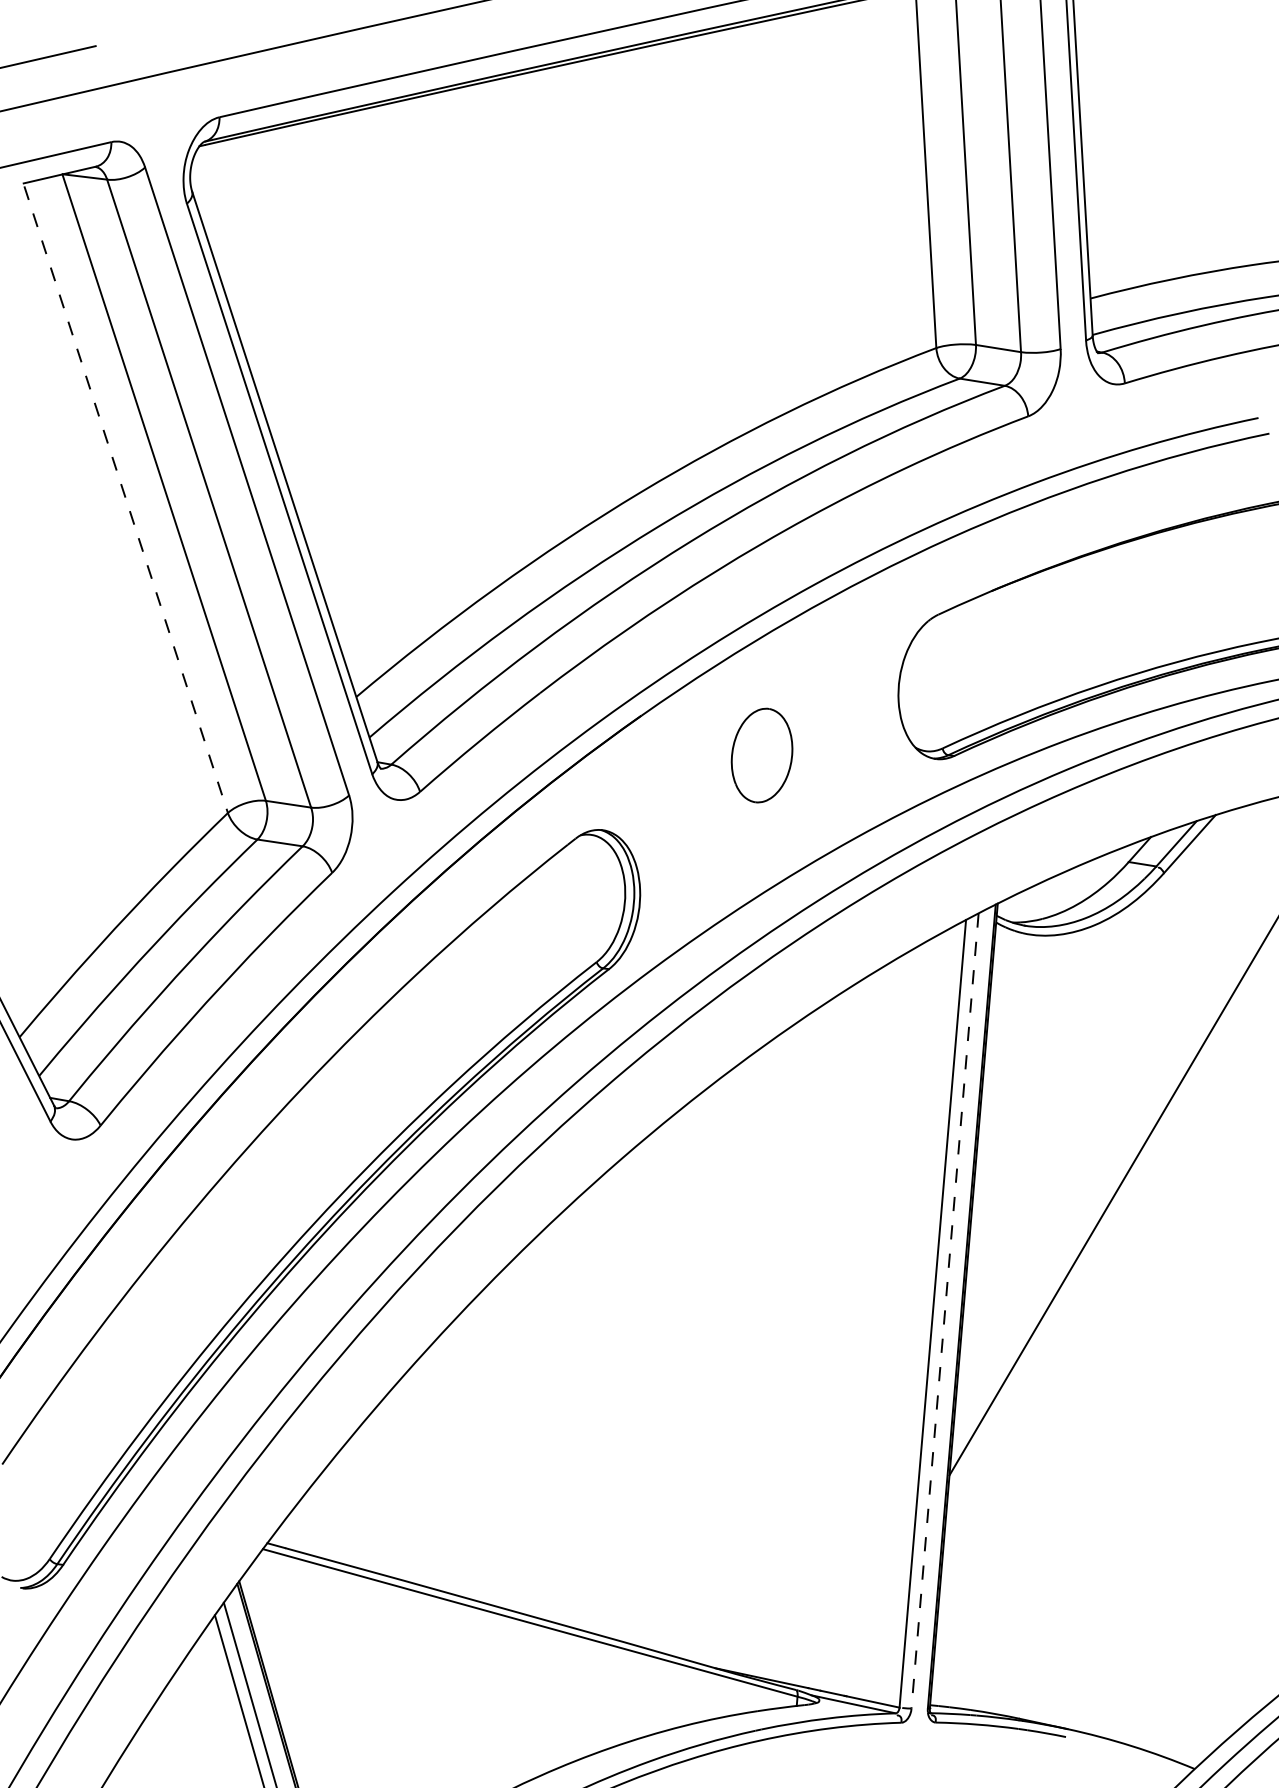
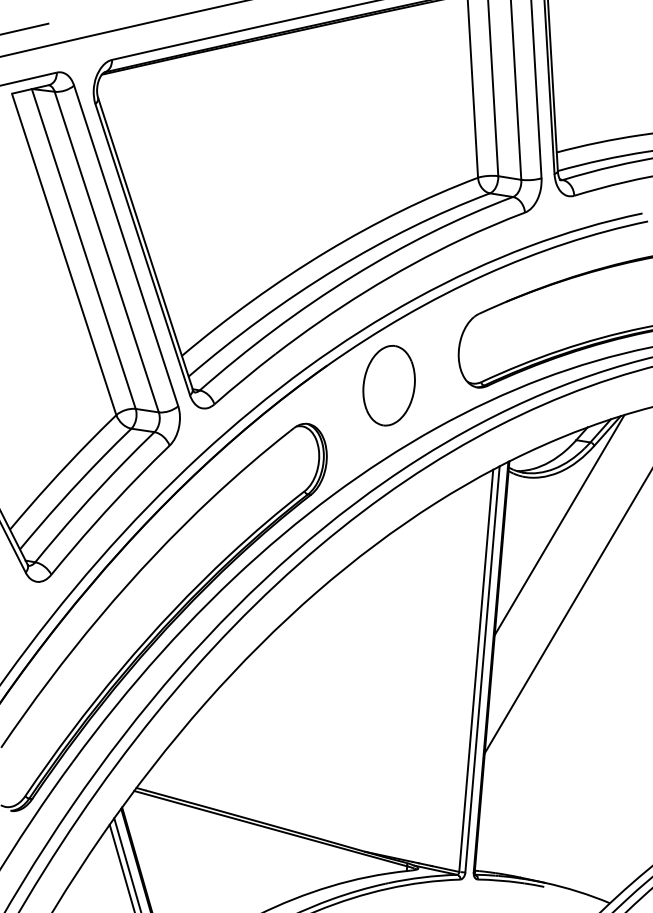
line: (126, 500) -> (64, 255), dashed -> solid
part: (760, 754) -> (388, 385), size x1.67
line: (1095, 1029) -> (559, 525), added
line: (945, 1311) -> (482, 669), dashed -> solid

